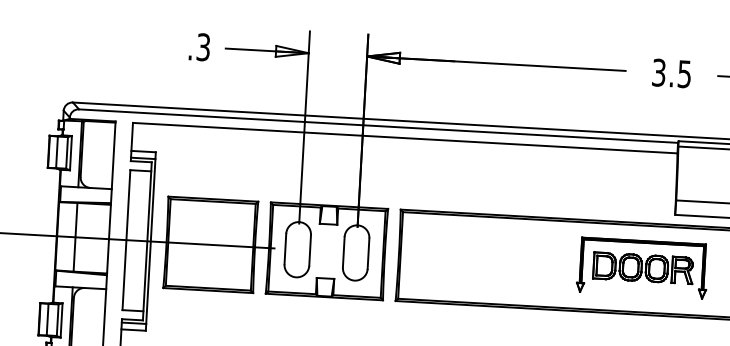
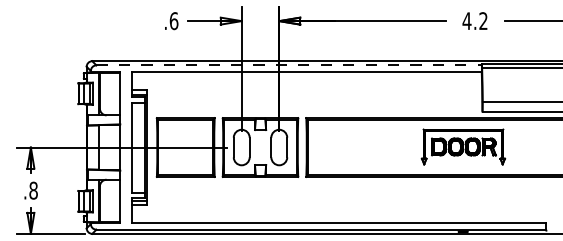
text: (202, 47) -> (173, 21), .3 -> .6
text: (670, 74) -> (474, 21), 3.5 -> 4.2
line: (379, 126) -> (289, 65), solid -> dashed

